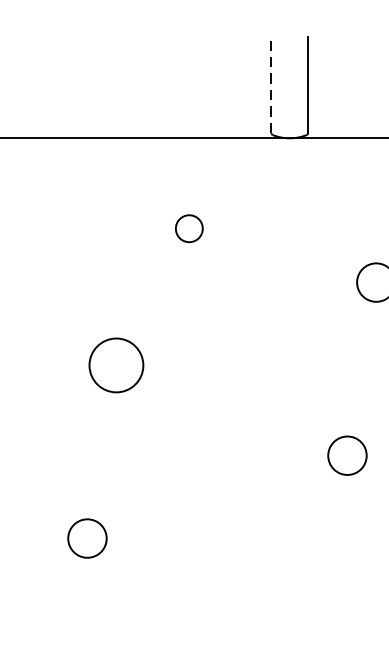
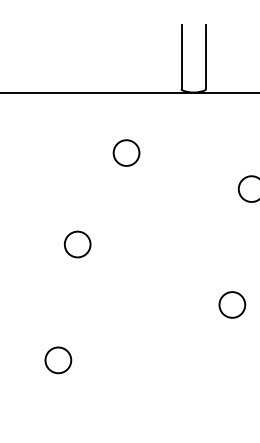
line: (271, 84) -> (181, 56), dashed -> solid
circle: (189, 227) -> (126, 152), size x1.43
circle: (116, 365) -> (77, 244), size x0.71

